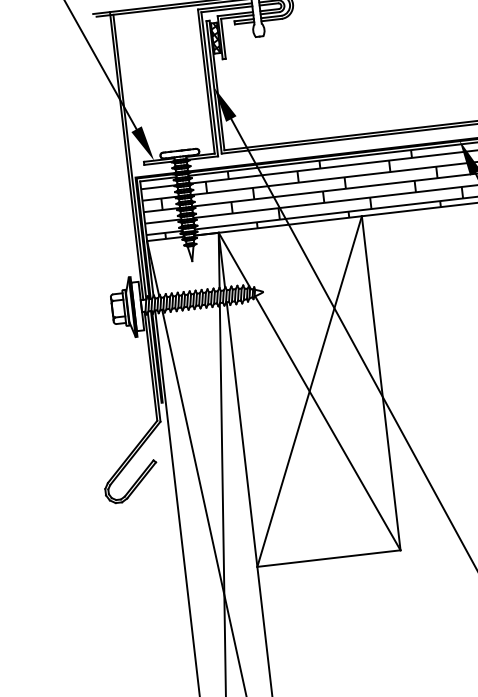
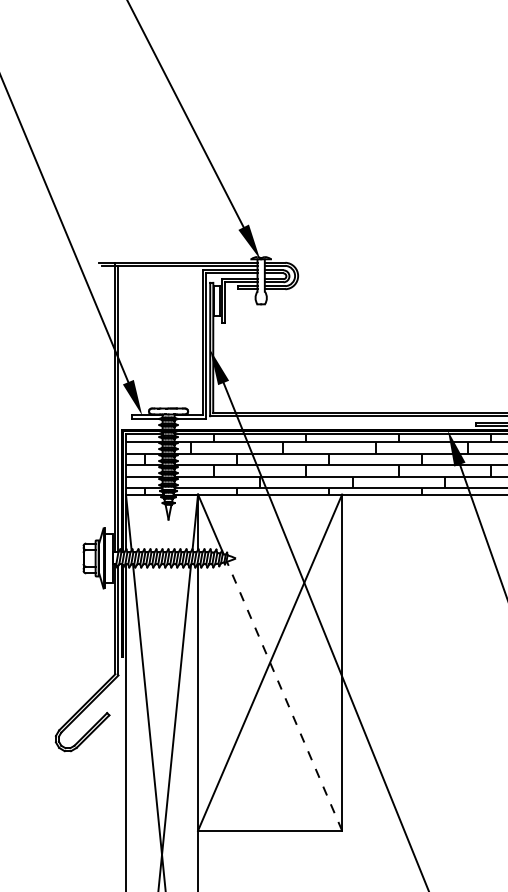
hatch: (215, 37) -> (217, 300), removed
line: (327, 422) -> (284, 695), solid -> dashed

